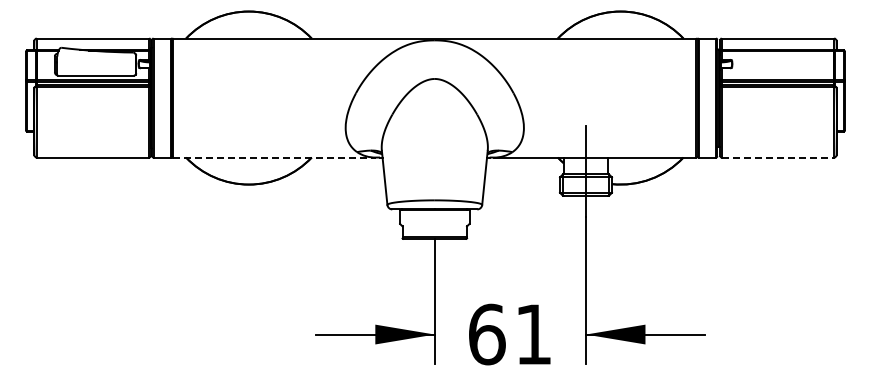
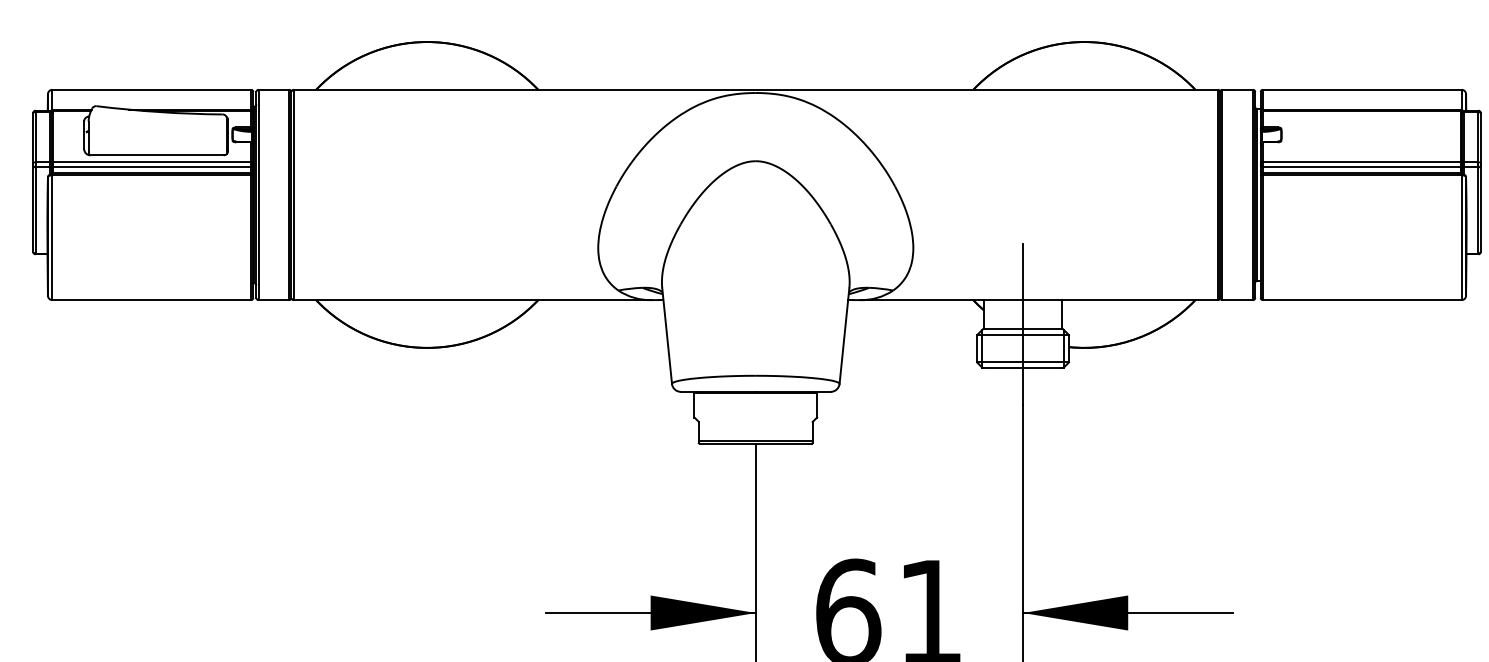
line: (275, 157) -> (474, 300), dashed -> solid
line: (778, 157) -> (1363, 300), dashed -> solid

